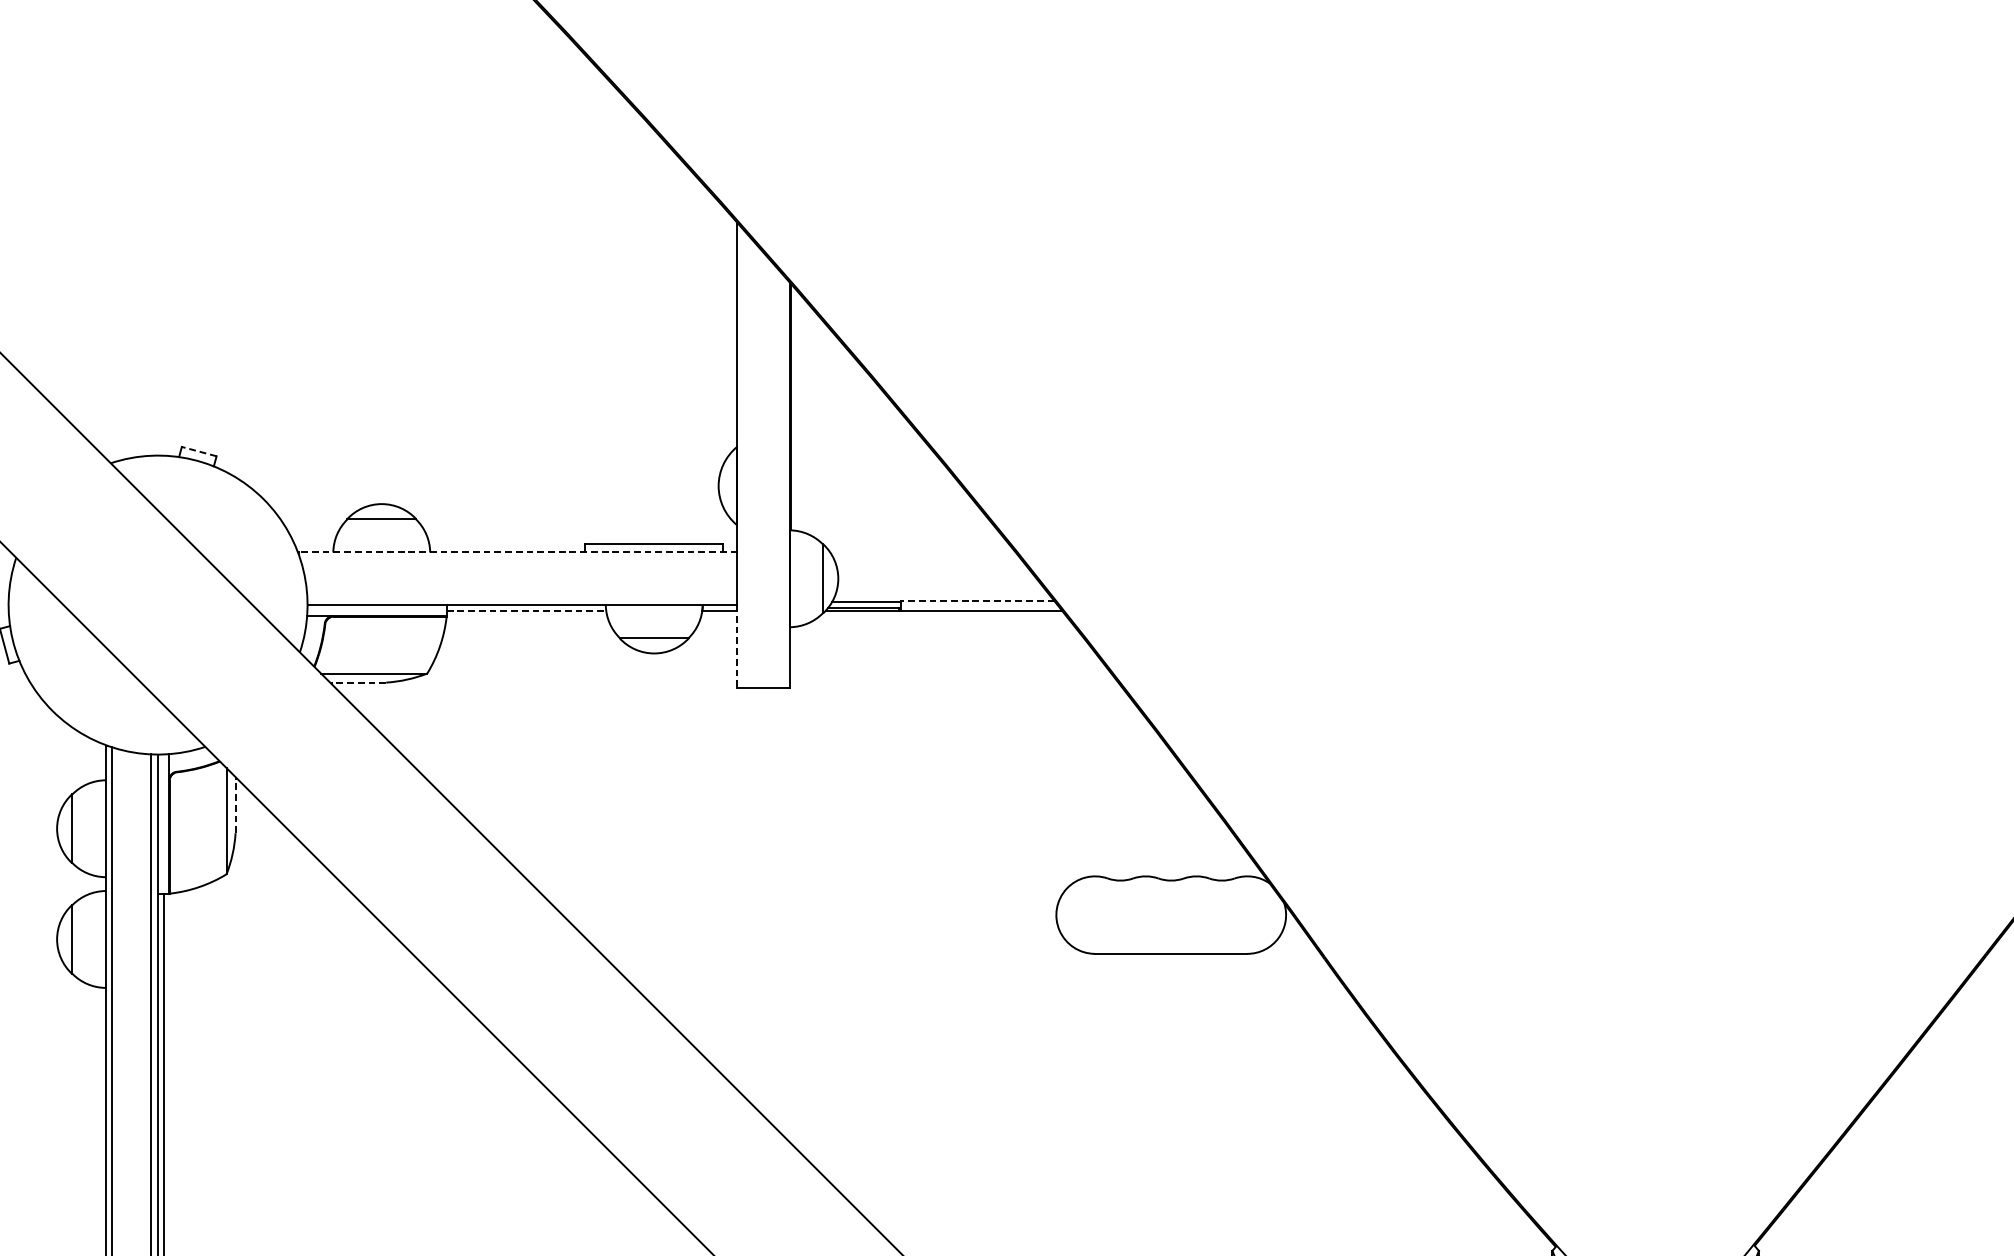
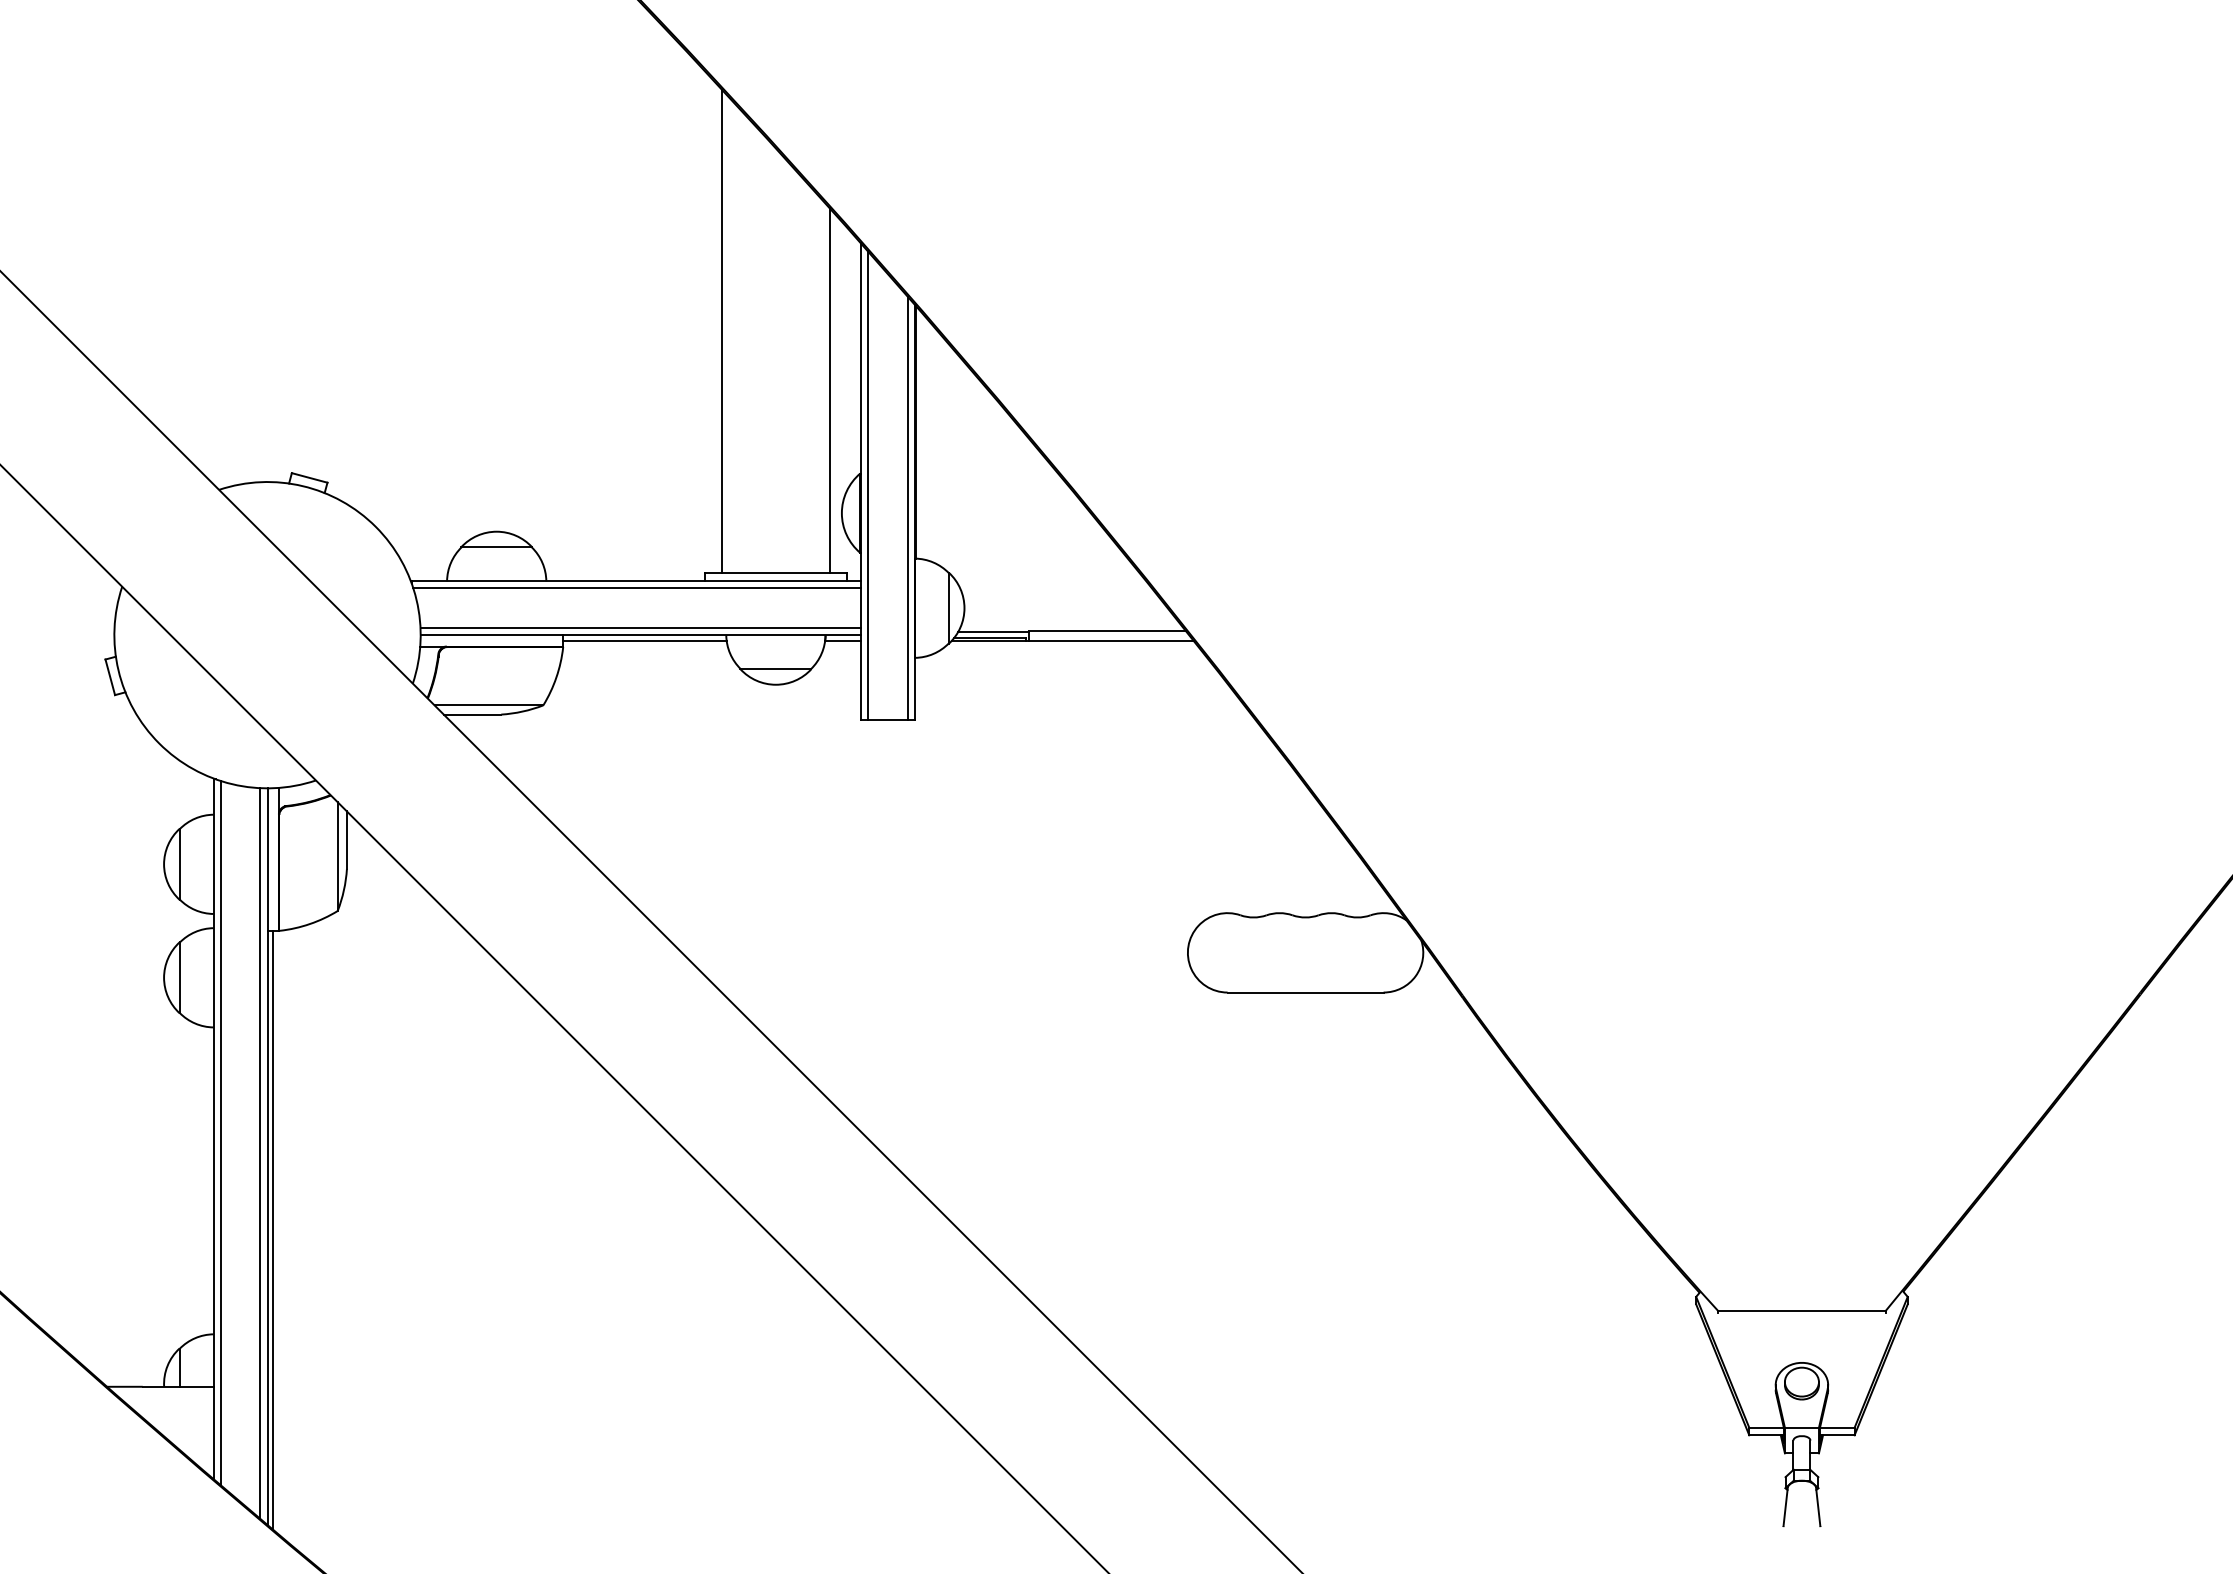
line: (602, 307) -> (722, 330), added
line: (706, 366) -> (829, 390), added
line: (199, 451) -> (309, 477), dashed -> solid
line: (744, 458) -> (868, 485), added
line: (782, 481) -> (907, 508), added
line: (518, 552) -> (636, 581), dashed -> solid
line: (519, 559) -> (637, 588), added
line: (522, 598) -> (640, 628), added
line: (976, 600) -> (1106, 630), dashed -> solid
line: (526, 610) -> (644, 640), dashed -> solid
line: (737, 646) -> (861, 677), dashed -> solid
line: (358, 682) -> (472, 714), dashed -> solid
line: (235, 805) -> (346, 840), dashed -> solid

